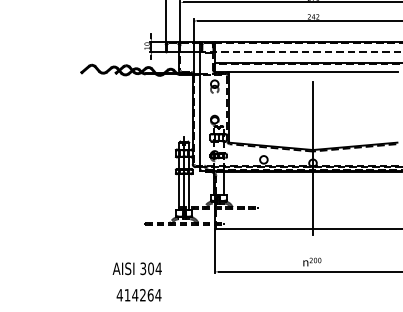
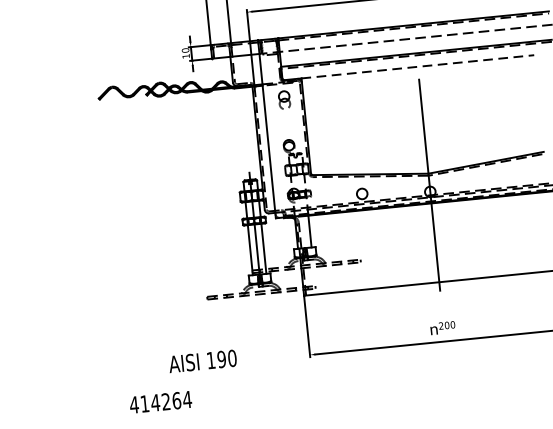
line: (313, 72) -> (418, 66), solid -> dashed
text: (150, 268) -> (221, 359), 304 -> 190
text: (138, 295) -> (160, 402), moved

